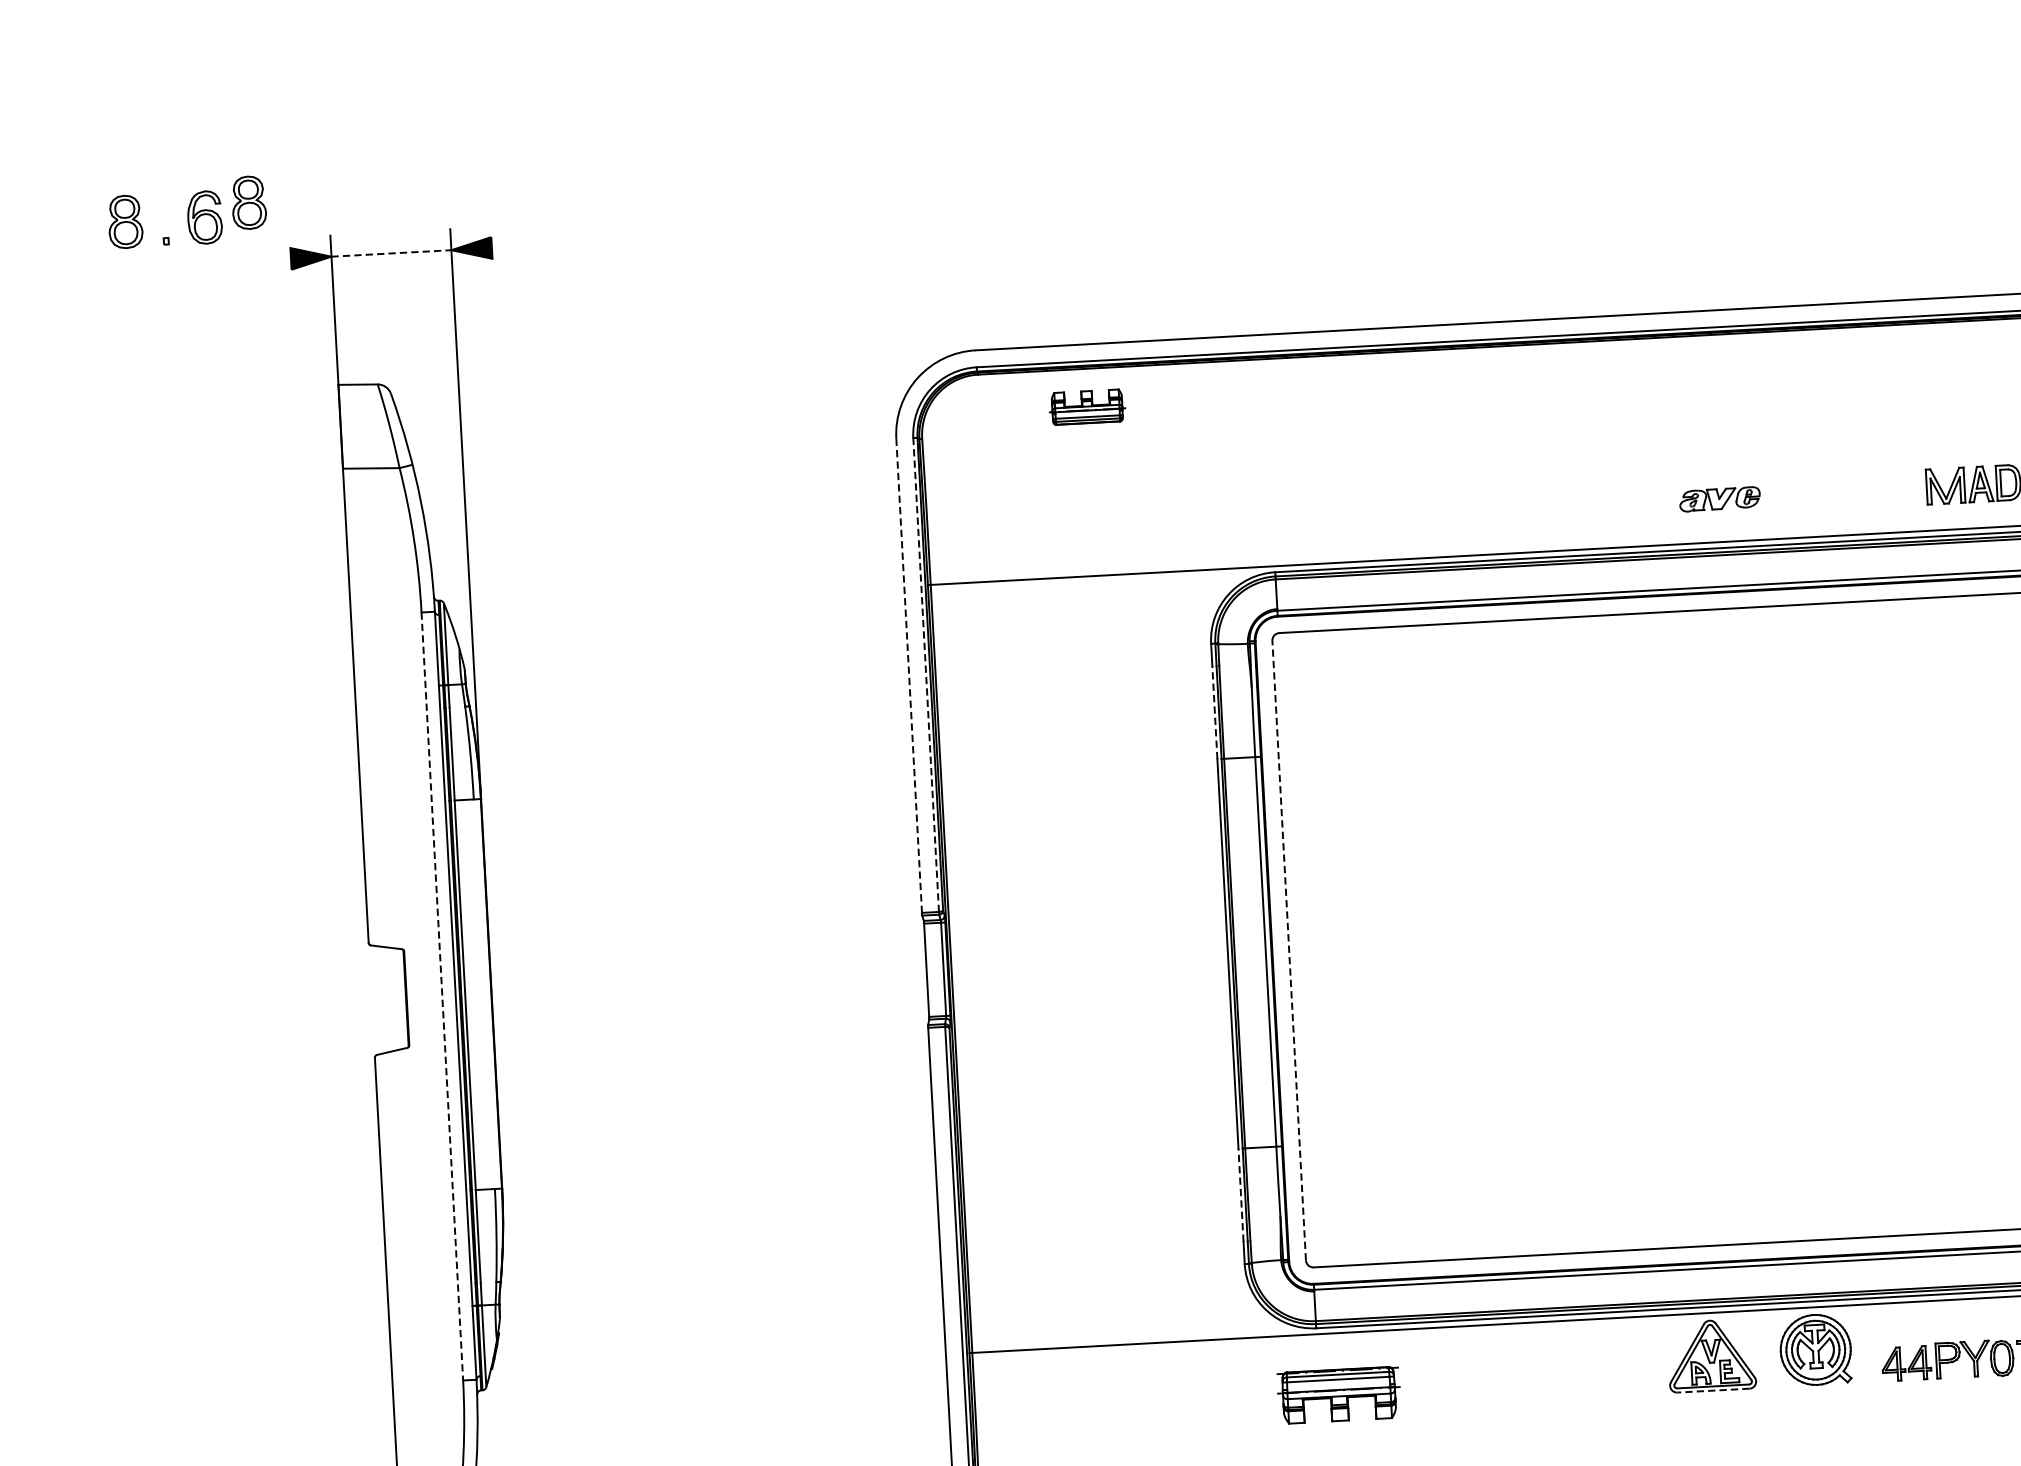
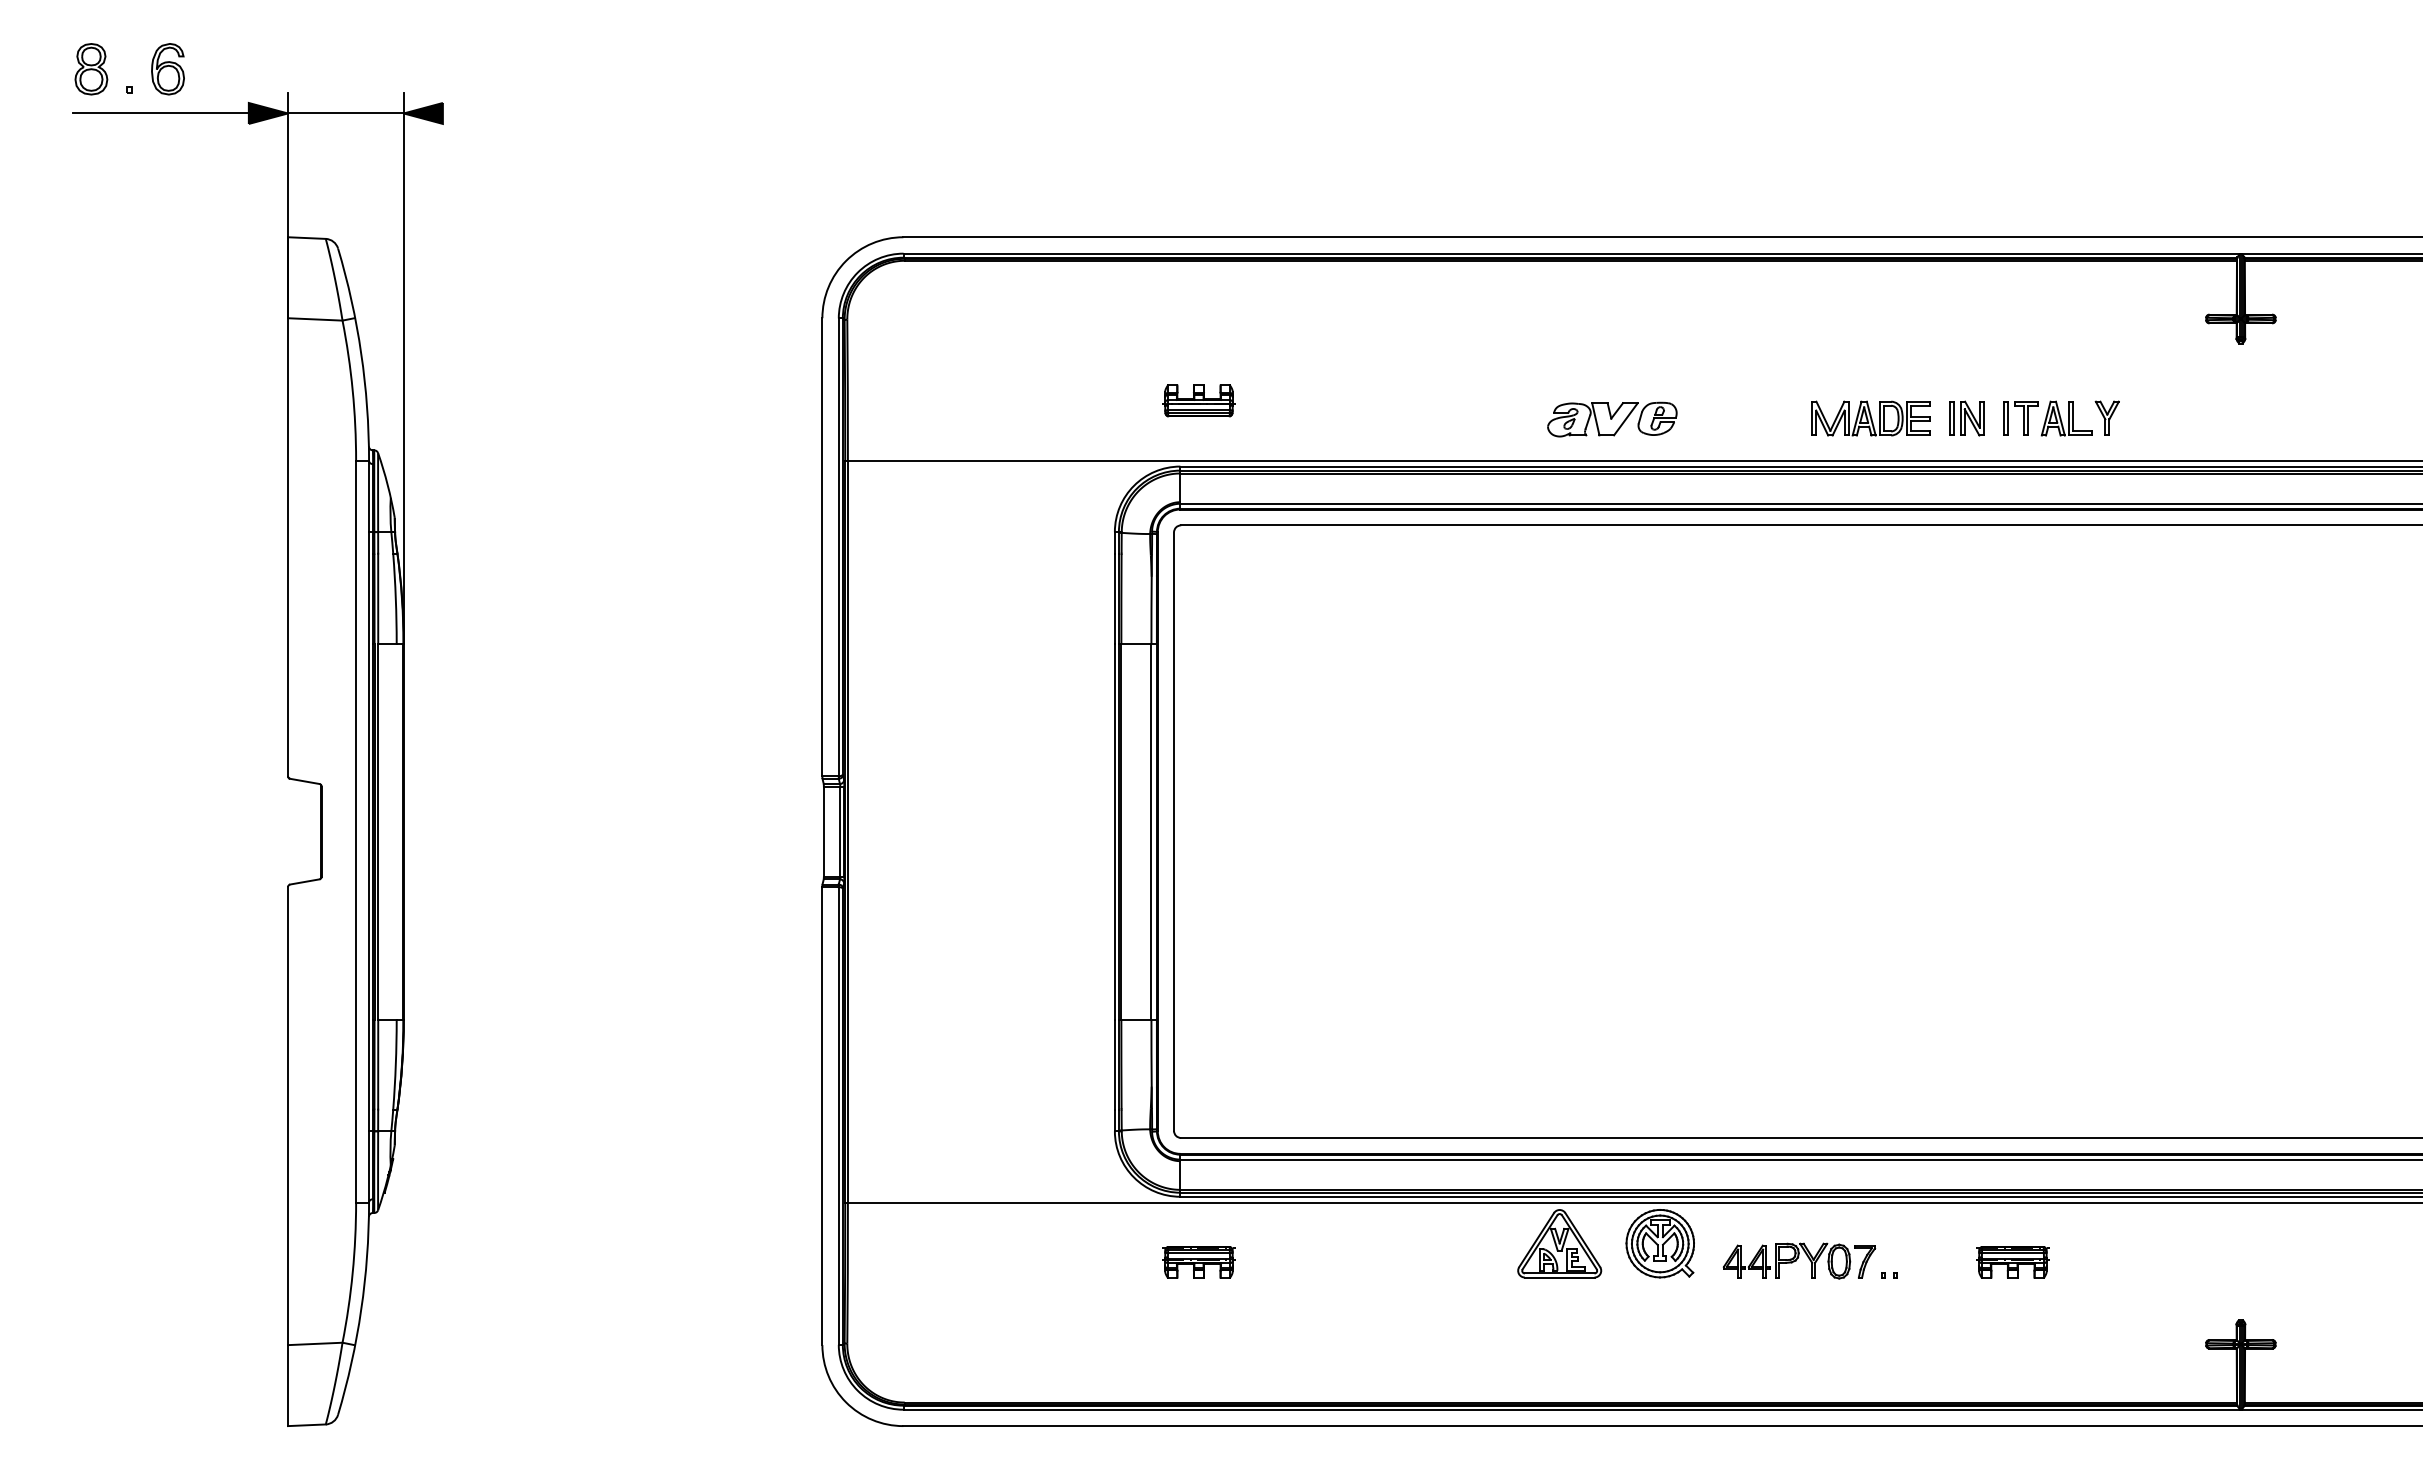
part: (249, 203) -> (211, 57), removed
line: (391, 253) -> (345, 113), dashed -> solid
line: (199, 263) -> (160, 113), added
part: (1086, 406) -> (1198, 400), moved
part: (1720, 499) -> (1612, 419), size x1.67
line: (925, 675) -> (838, 547), dashed -> solid
line: (909, 676) -> (822, 547), dashed -> solid
line: (1214, 712) -> (1114, 598), dashed -> solid
line: (1289, 950) -> (1174, 831), dashed -> solid
line: (442, 996) -> (356, 831), dashed -> solid
line: (1240, 1195) -> (1114, 1064), dashed -> solid
line: (1713, 1390) -> (1559, 1277), dashed -> solid
part: (1338, 1395) -> (1198, 1262), size x0.62

